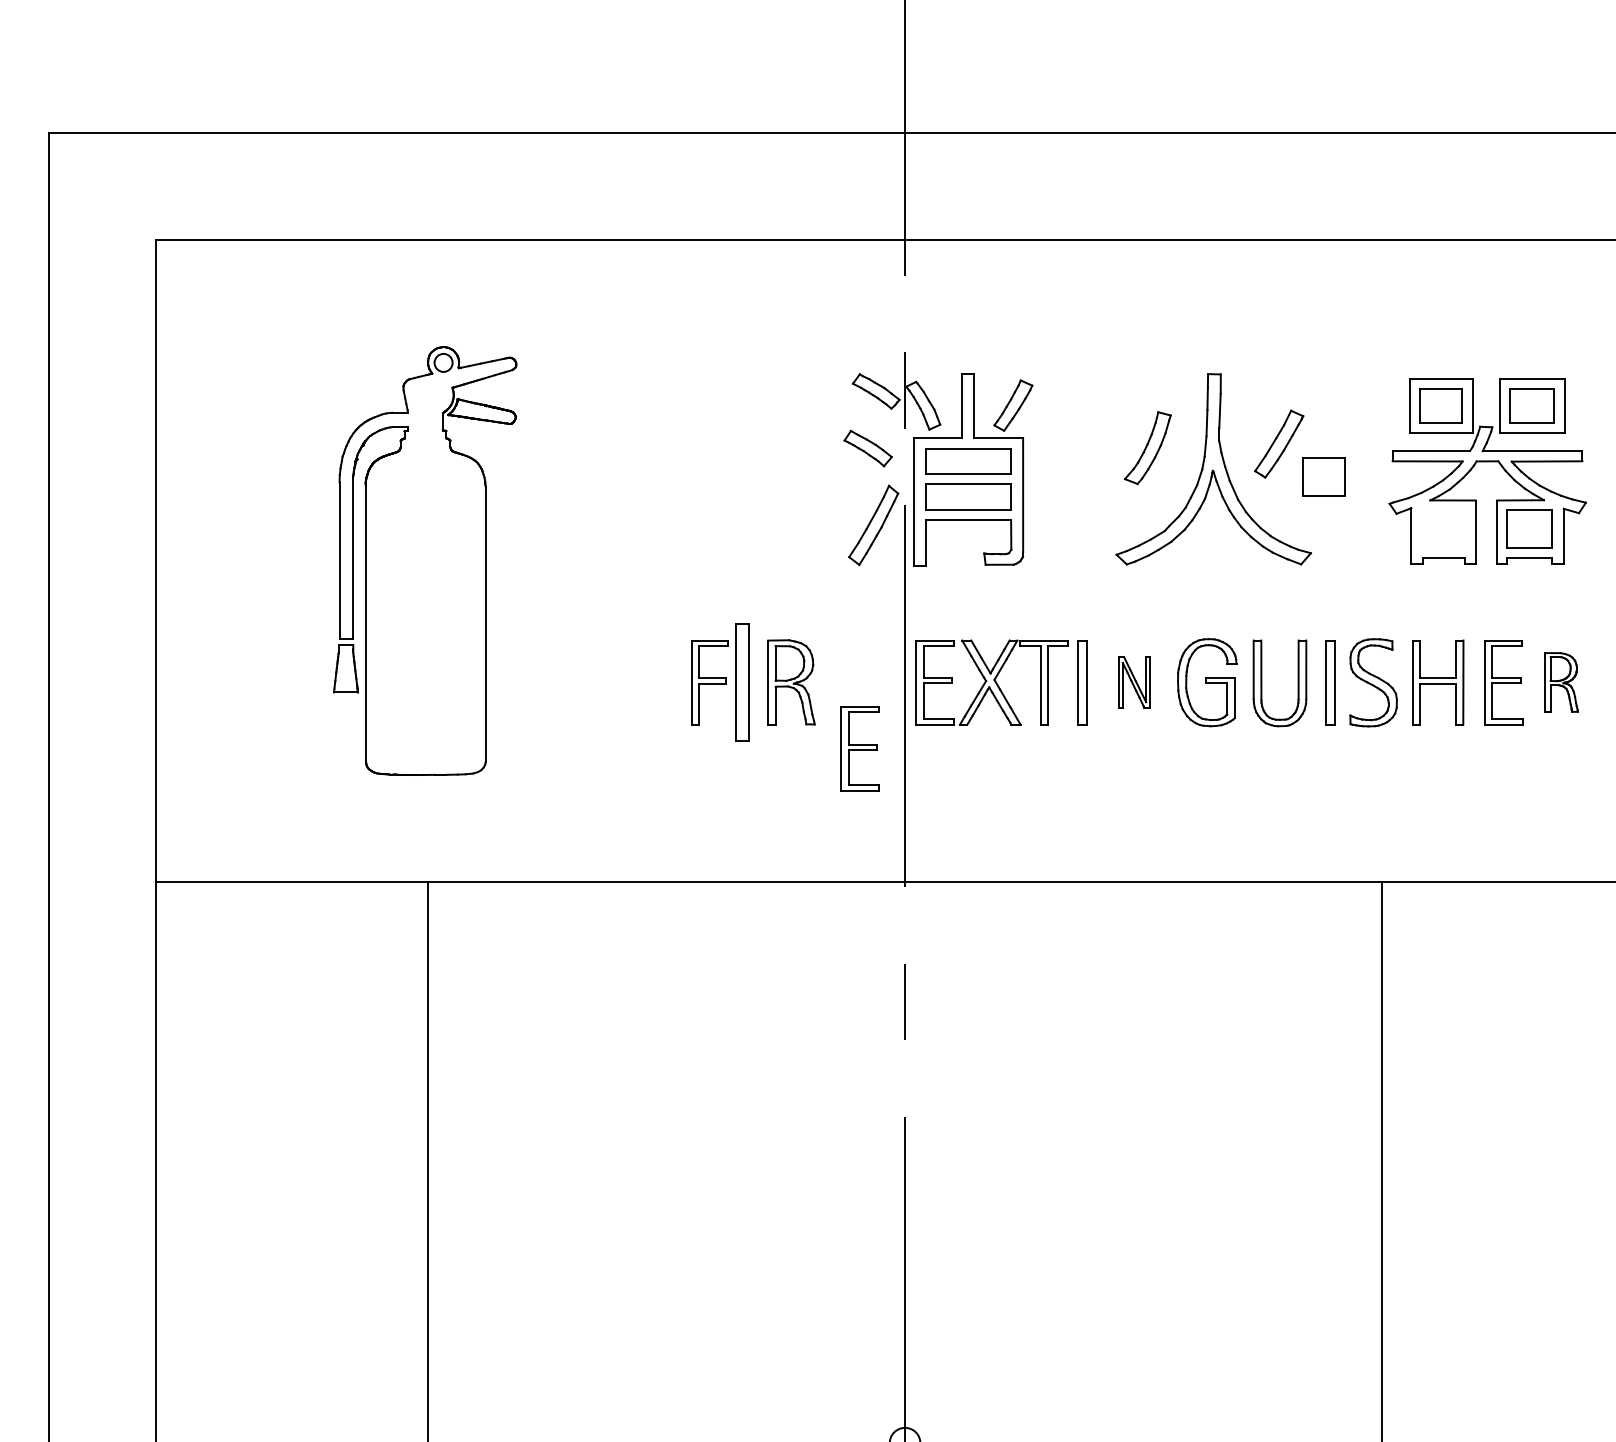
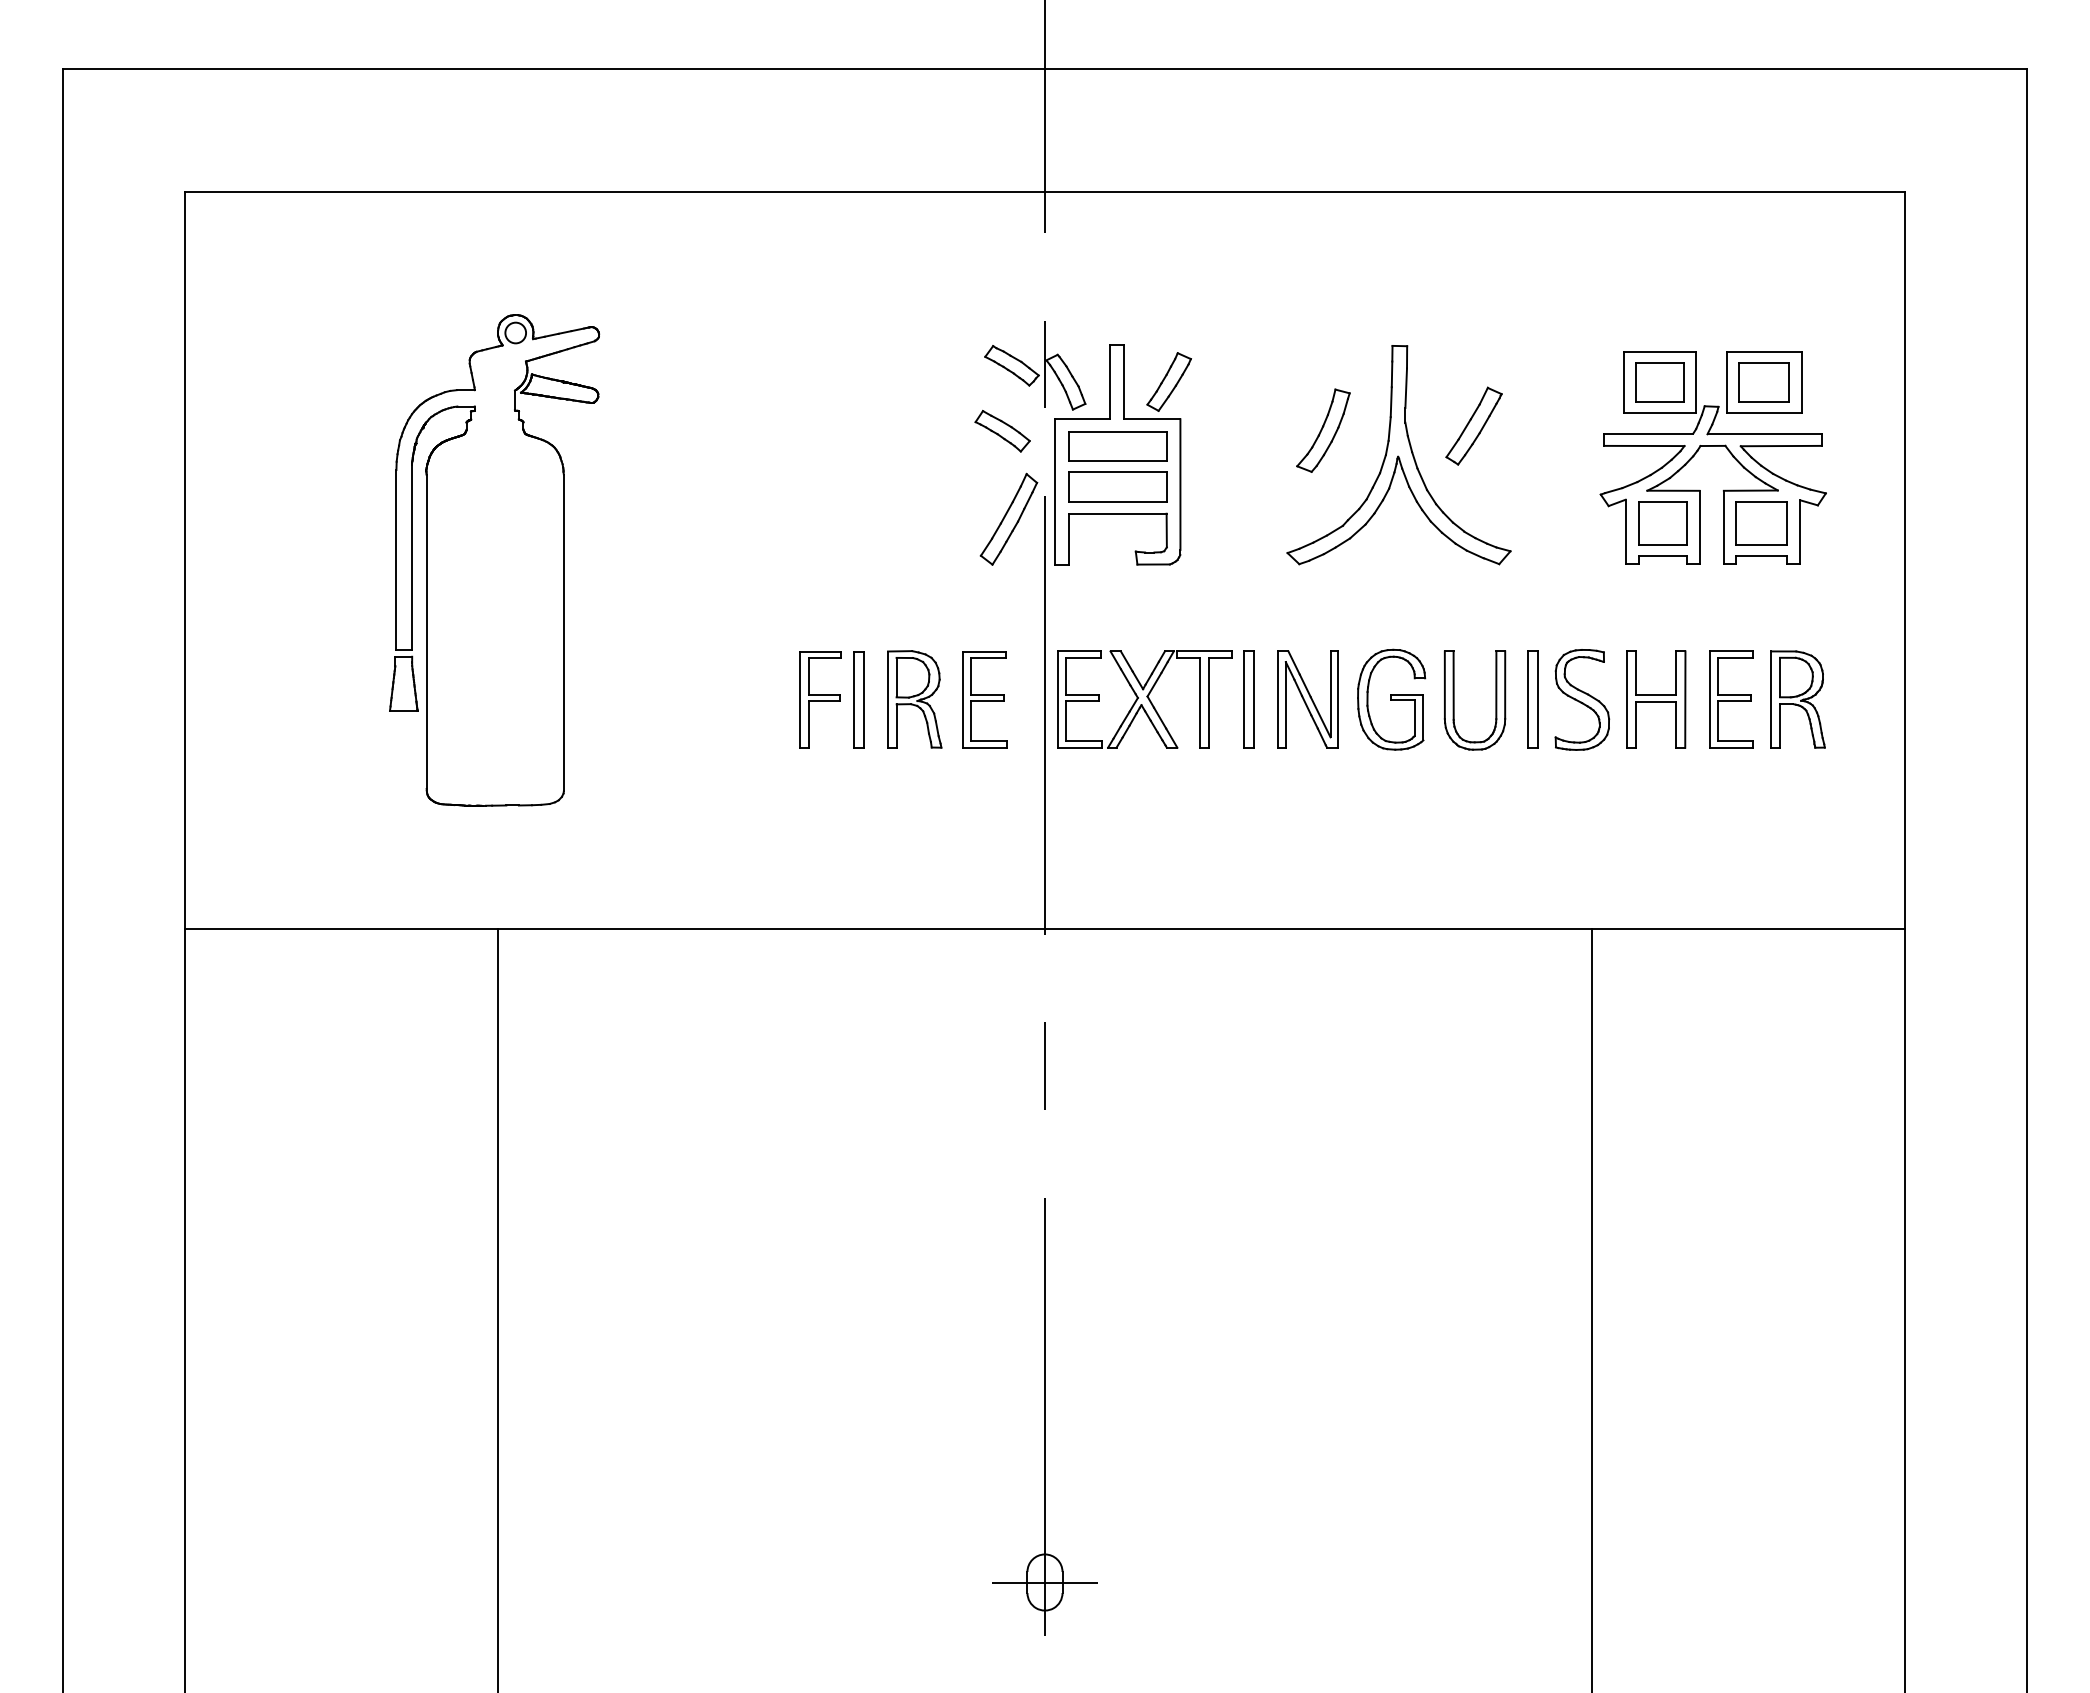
part: (1324, 476) -> (1662, 523), moved
part: (742, 682) -> (858, 699), size x0.71
part: (1133, 682) -> (1307, 699), size x1.67
part: (1561, 682) -> (1797, 699), size x1.43
part: (860, 748) -> (984, 699), moved

